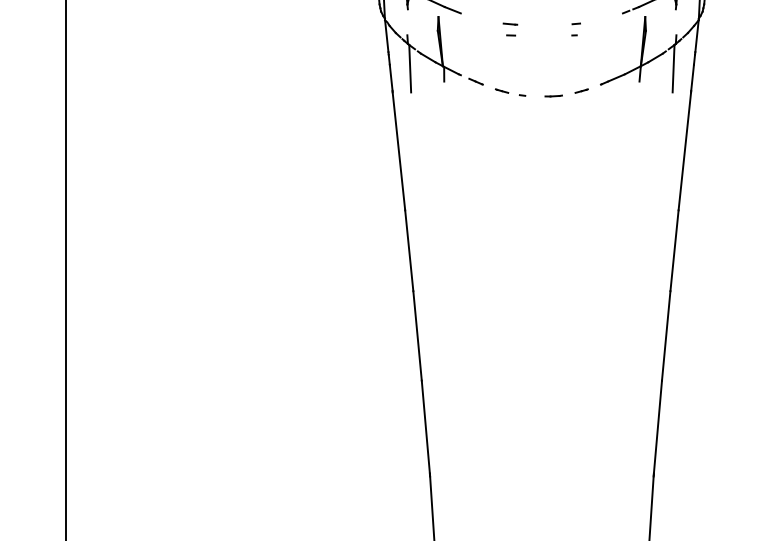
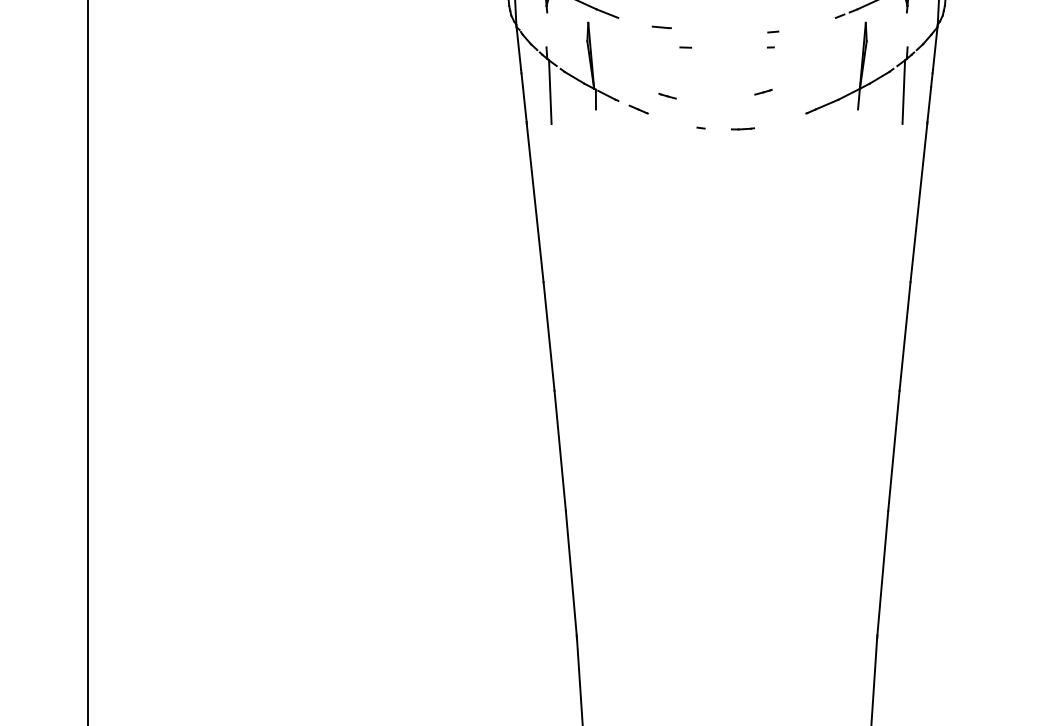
line: (510, 24) -> (661, 27), moved
line: (501, 91) -> (667, 96), moved
line: (581, 91) -> (763, 92), moved

